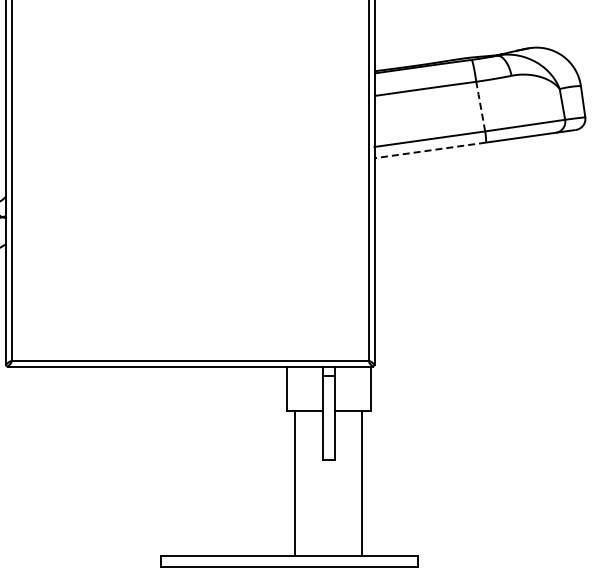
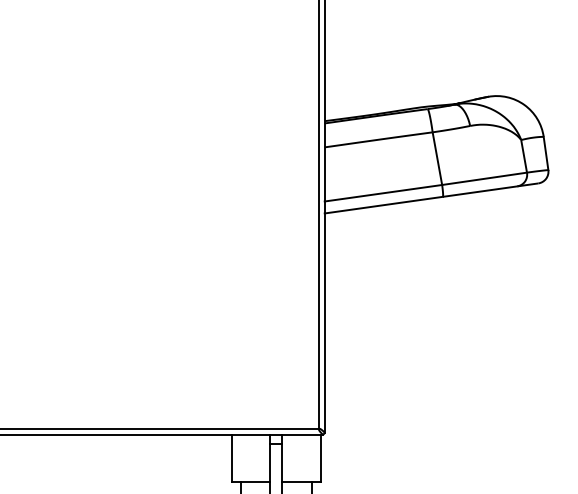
line: (480, 106) -> (437, 158), dashed -> solid
line: (429, 150) -> (383, 205), dashed -> solid

